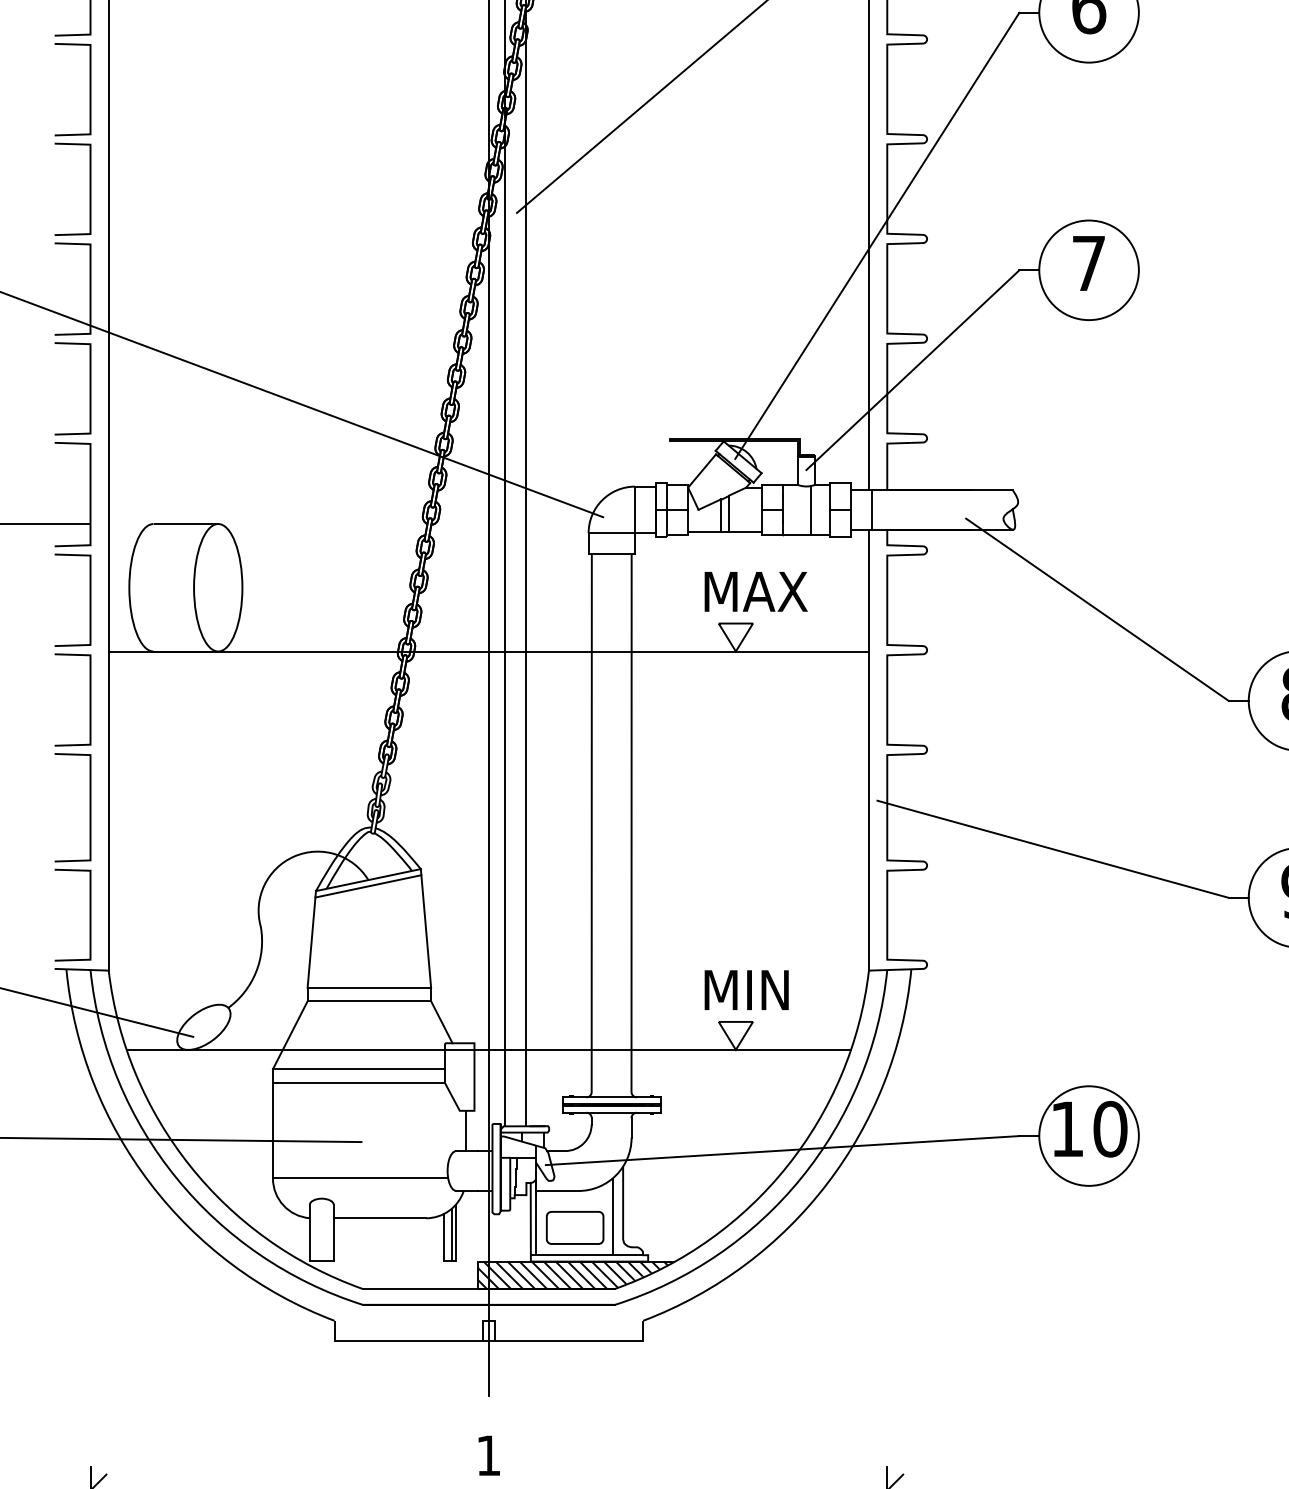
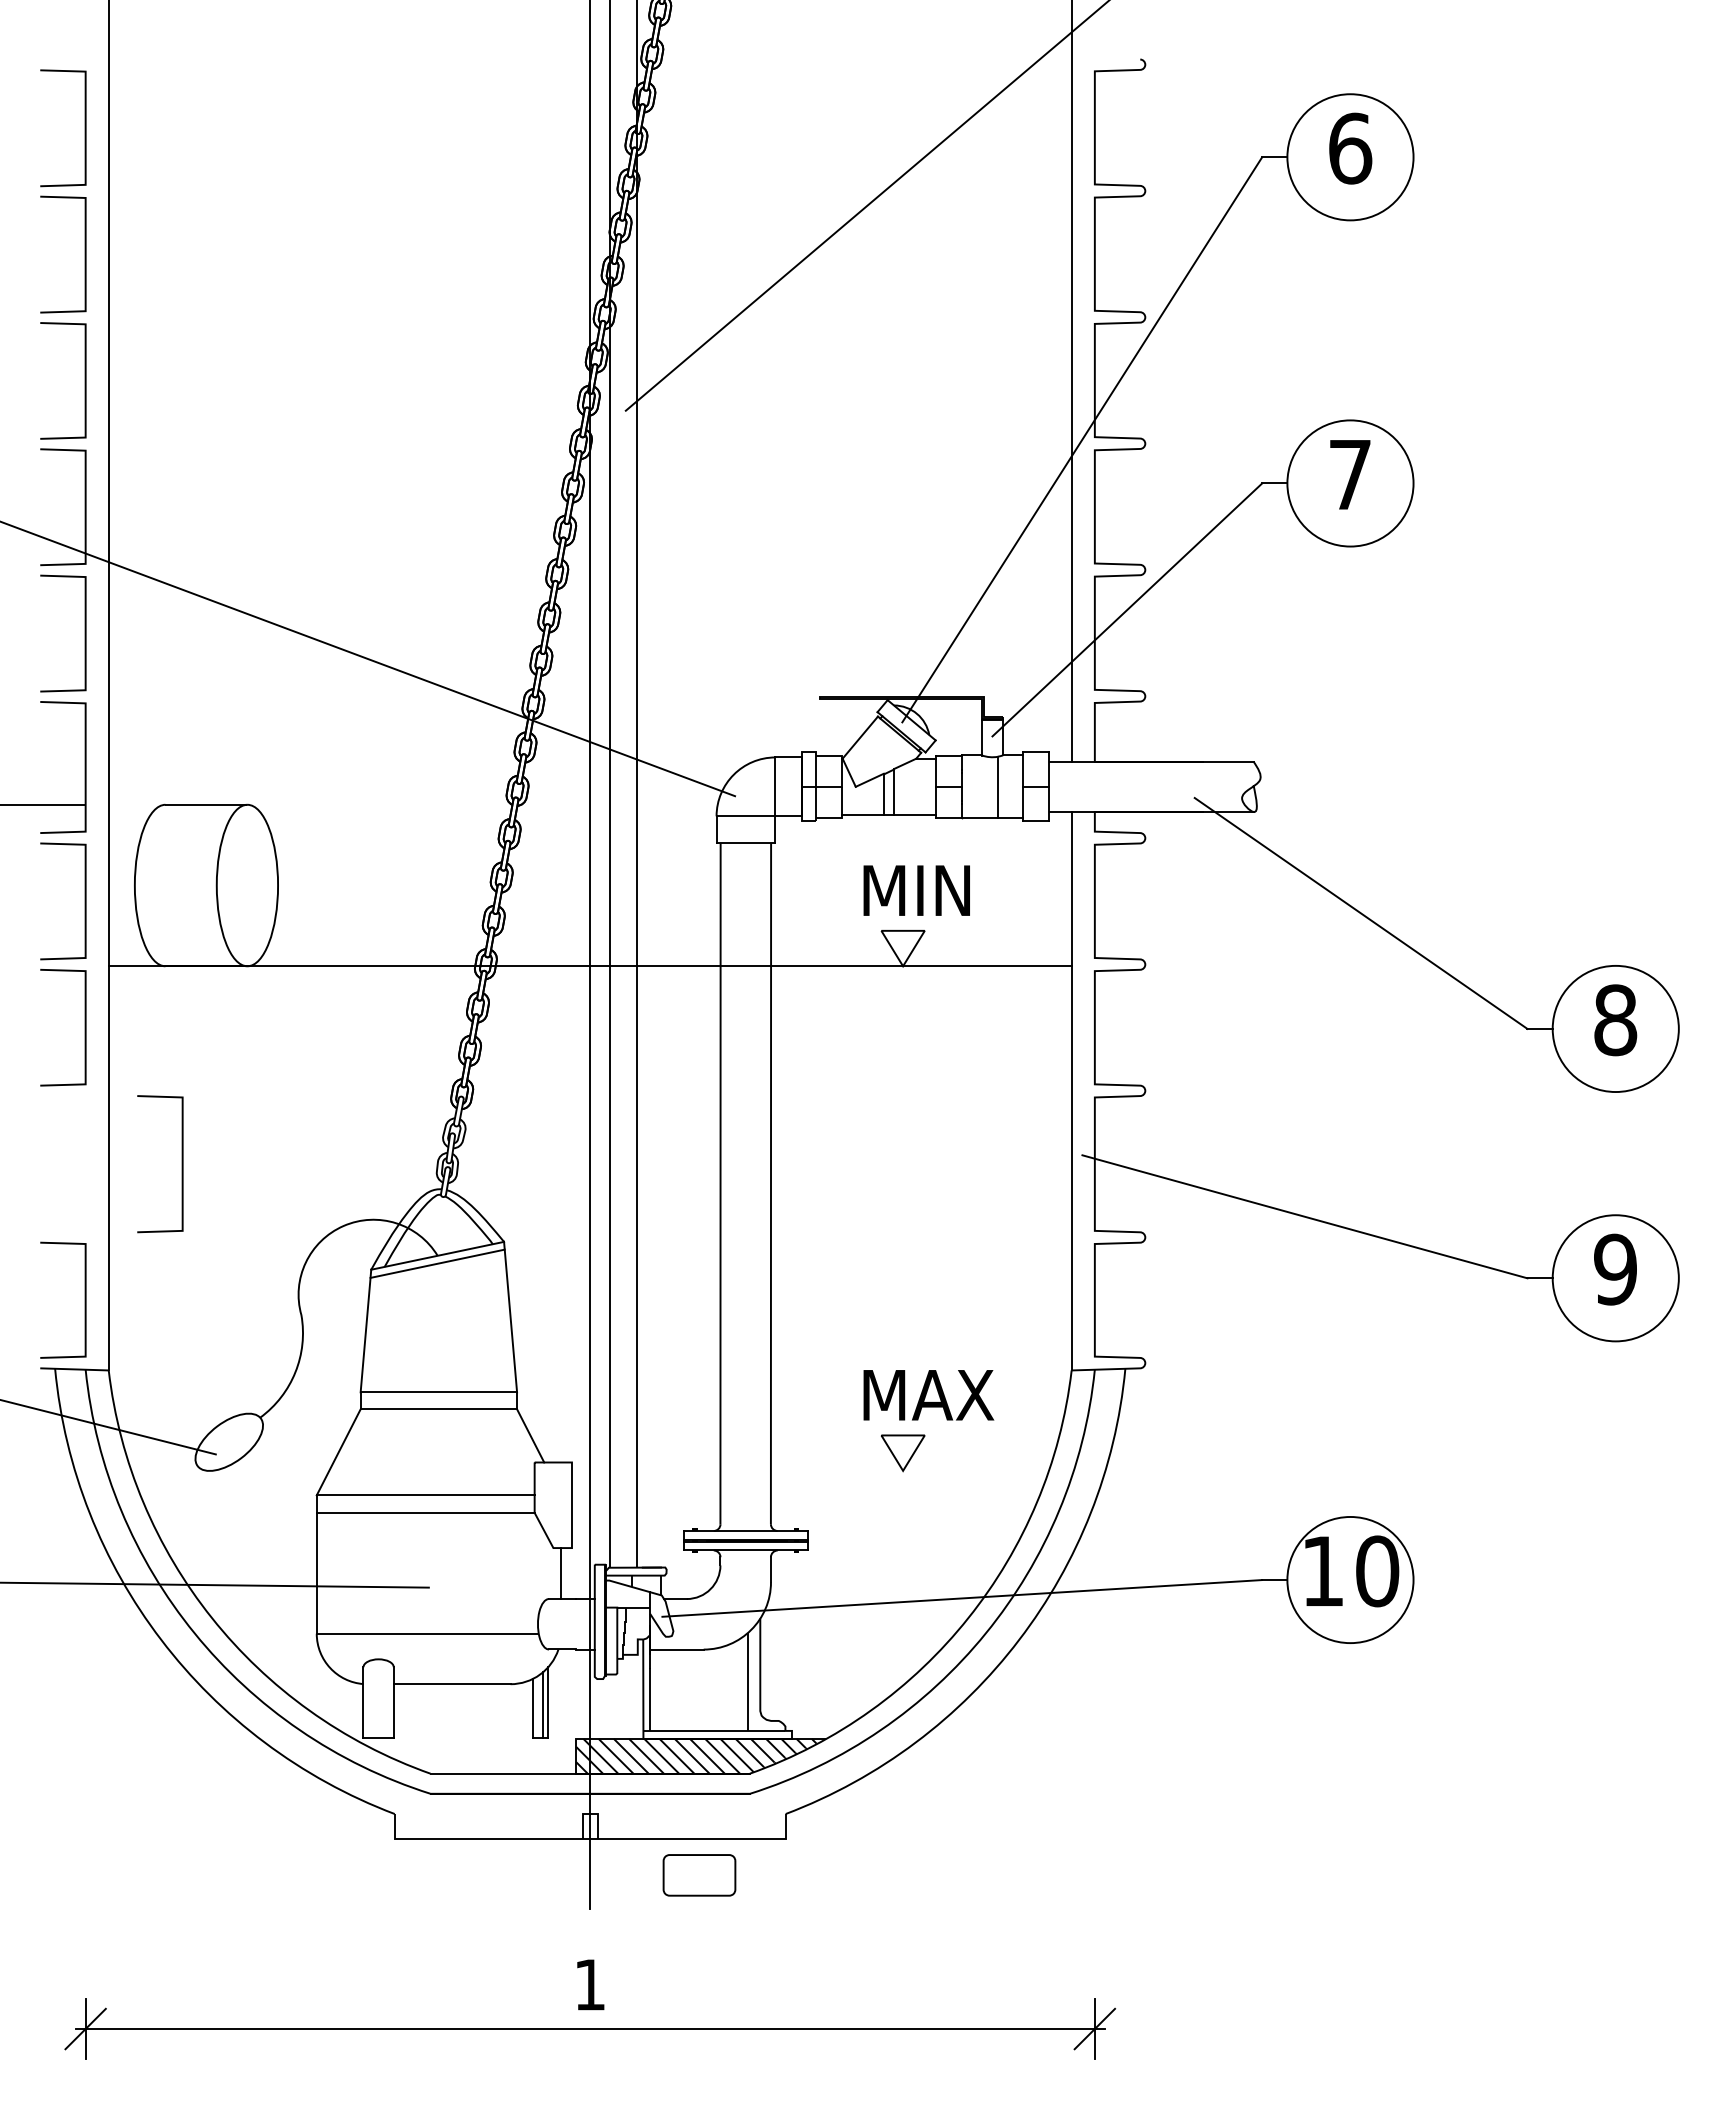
line: (871, 509) -> (1075, 786), removed
text: (774, 591) -> (952, 890), MAX -> MIN
line: (89, 808) -> (181, 1164), moved
text: (774, 990) -> (952, 1395), MIN -> MAX
line: (489, 1049) -> (590, 1470), removed
part: (575, 1228) -> (699, 1875), moved

